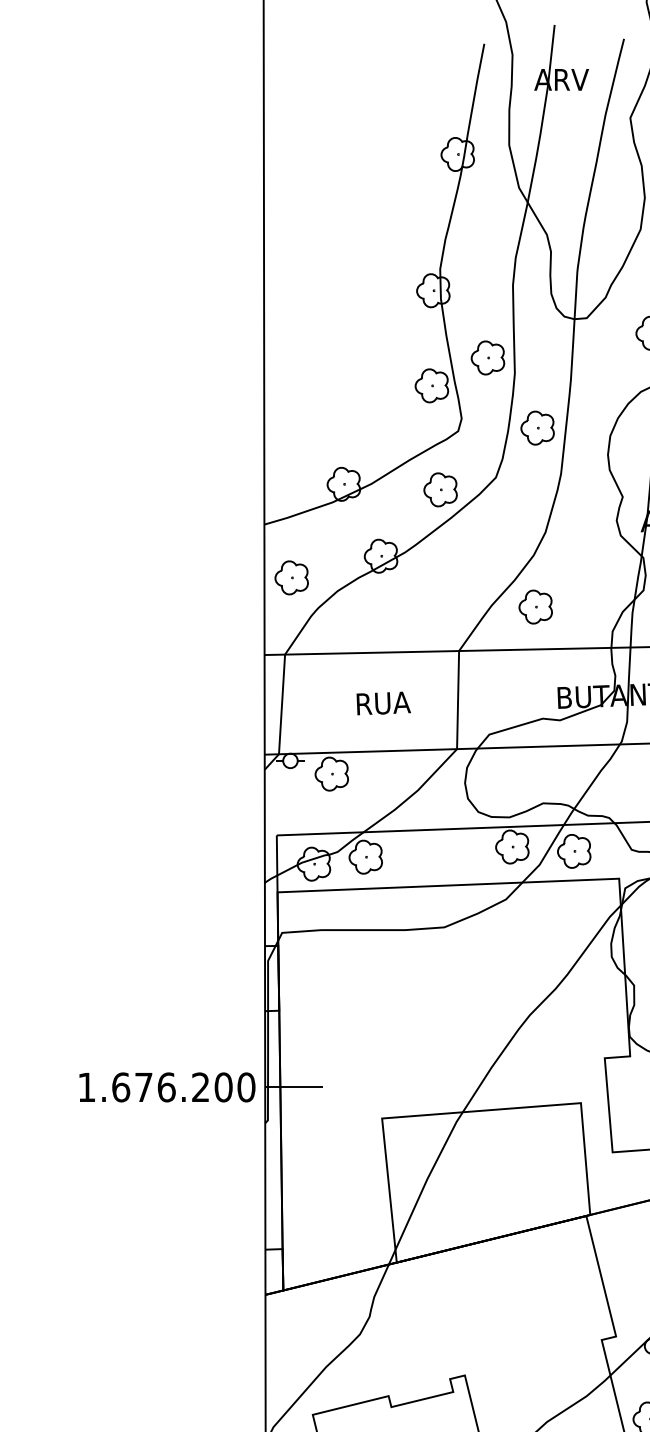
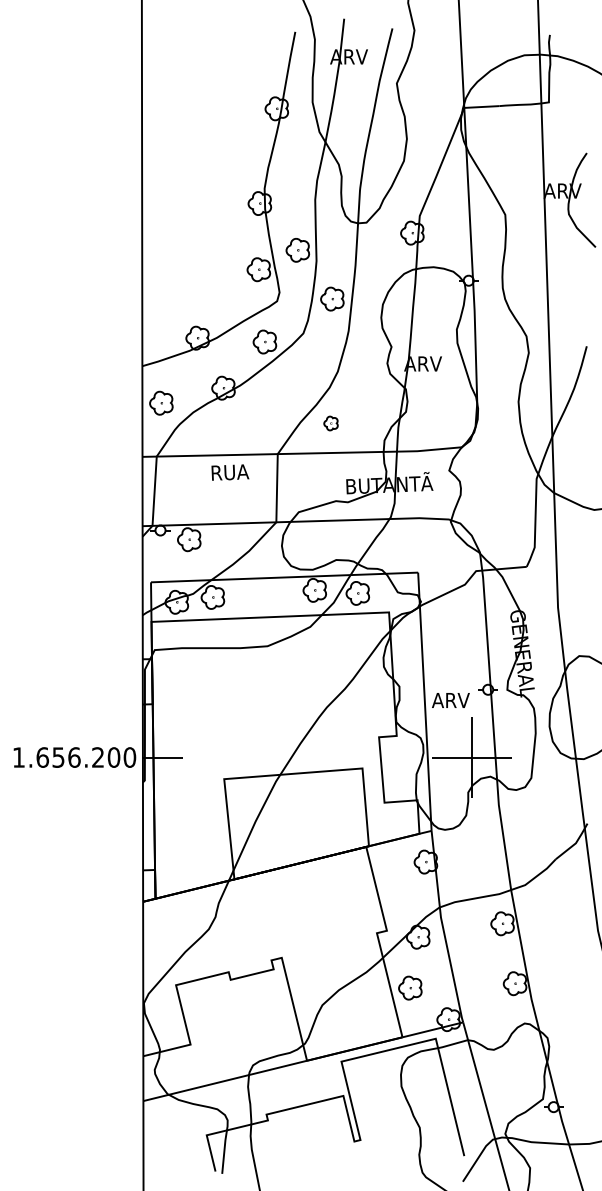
part: (534, 607) -> (330, 423), size x0.6
text: (383, 703) -> (230, 472), moved
text: (143, 1087) -> (58, 757), 1.676.200 -> 1.656.200

